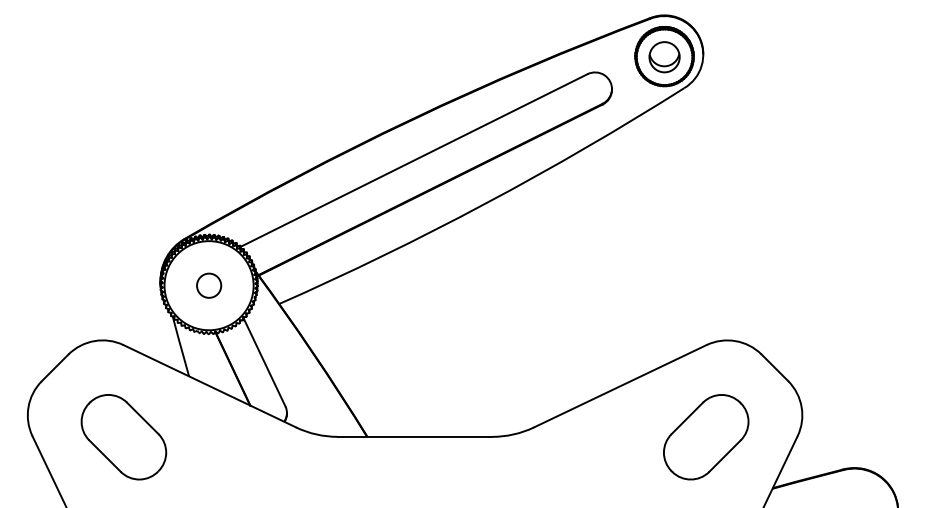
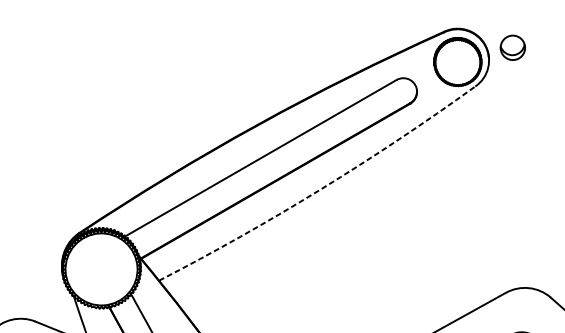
part: (664, 57) -> (512, 48), moved
arc: (485, 203) -> (320, 189), solid -> dashed
circle: (209, 285) -> (101, 269), removed

